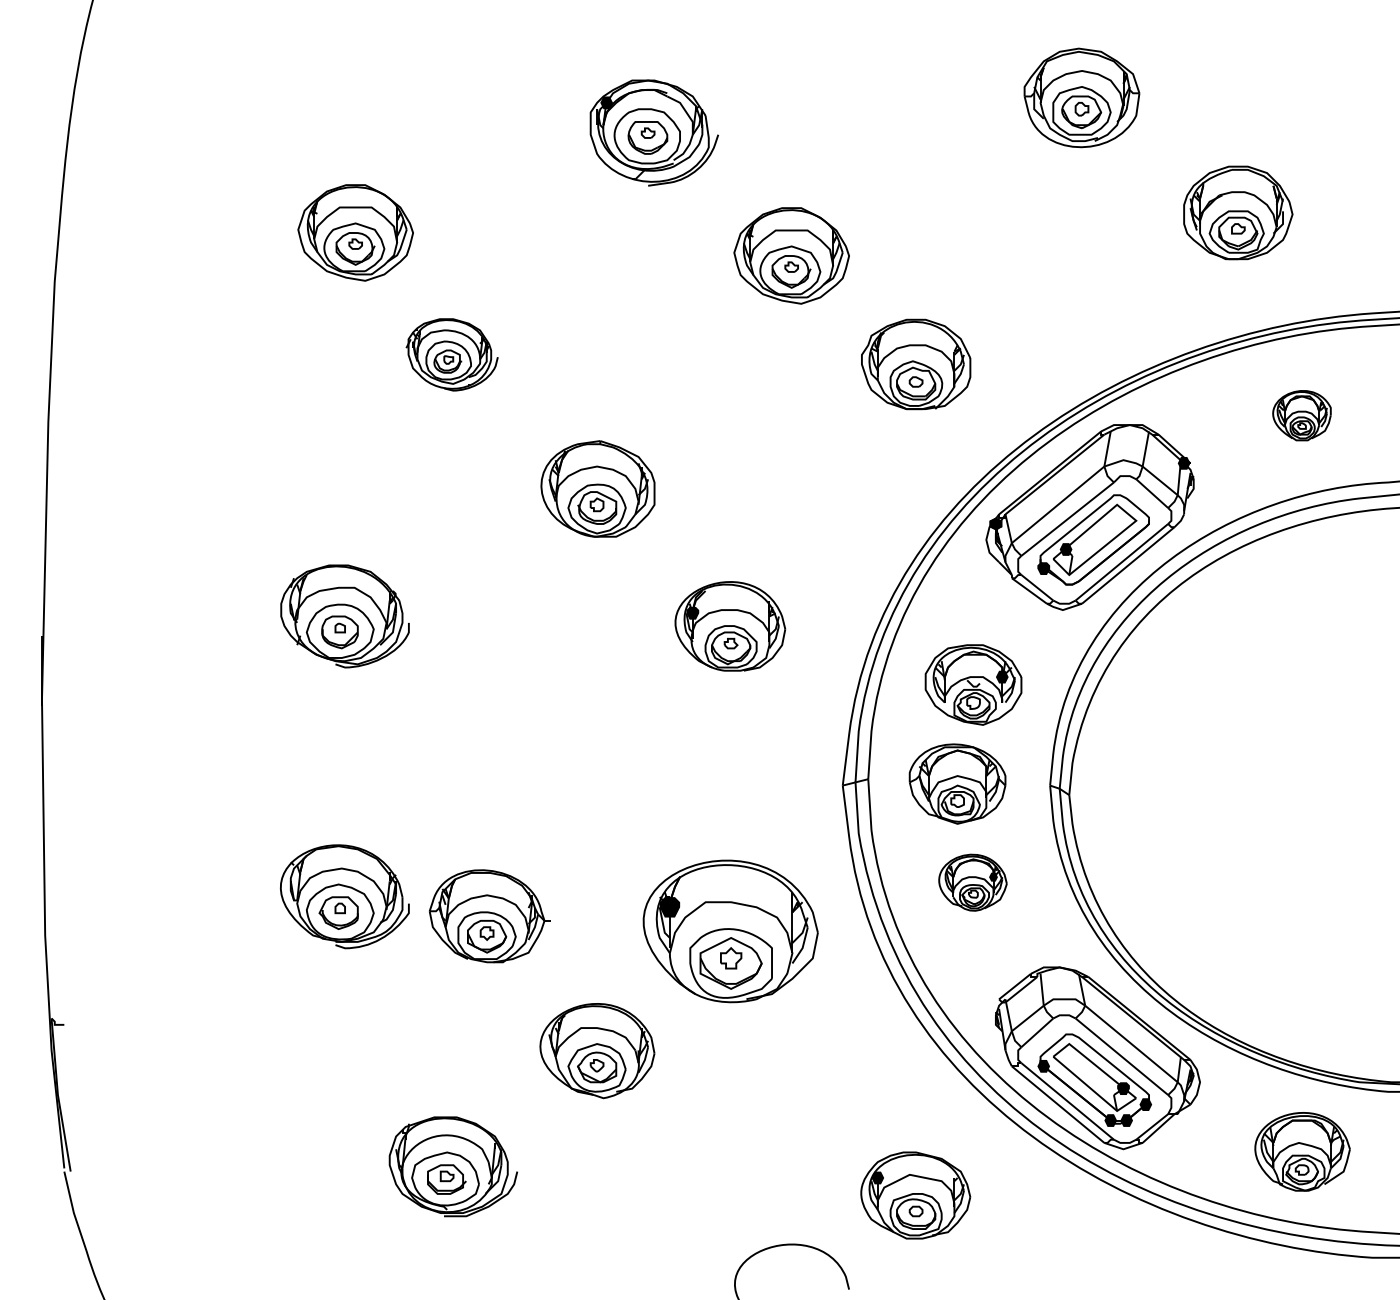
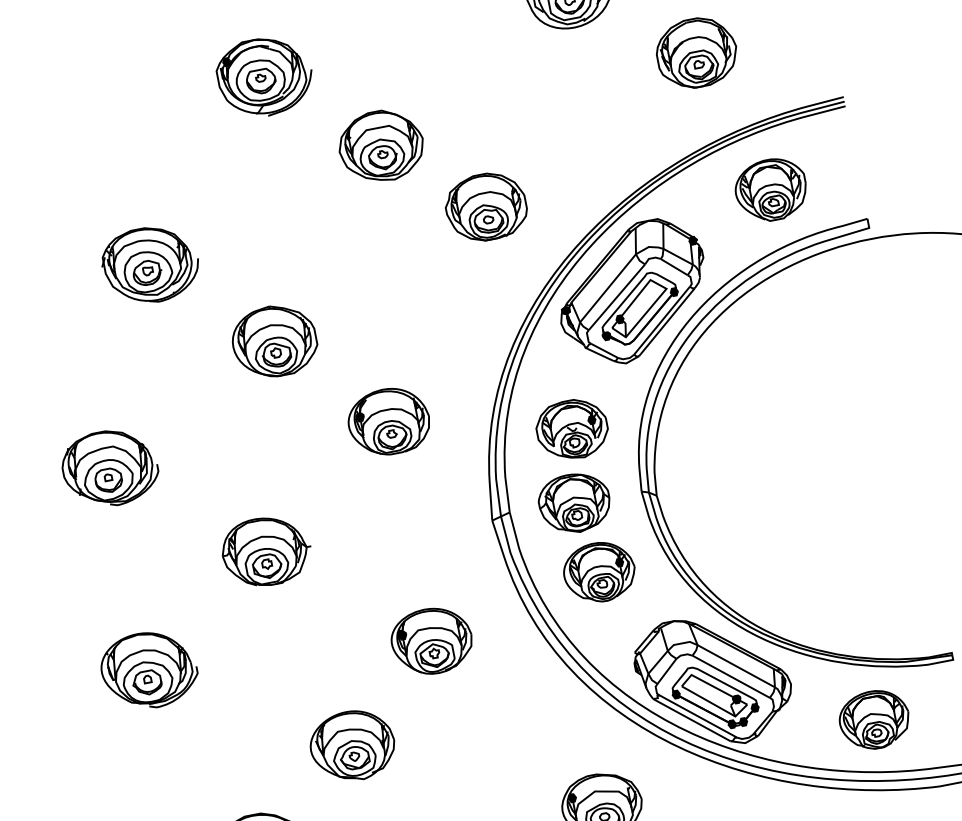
part: (355, 232) -> (64, 190), removed
part: (452, 354) -> (150, 264), size x1.43
part: (1301, 415) -> (770, 189), size x1.67
fill: (1145, 526) -> (673, 291), added
part: (972, 882) -> (599, 572), size x1.43
part: (489, 916) -> (266, 551), moved
part: (730, 931) -> (431, 641), size x0.62

